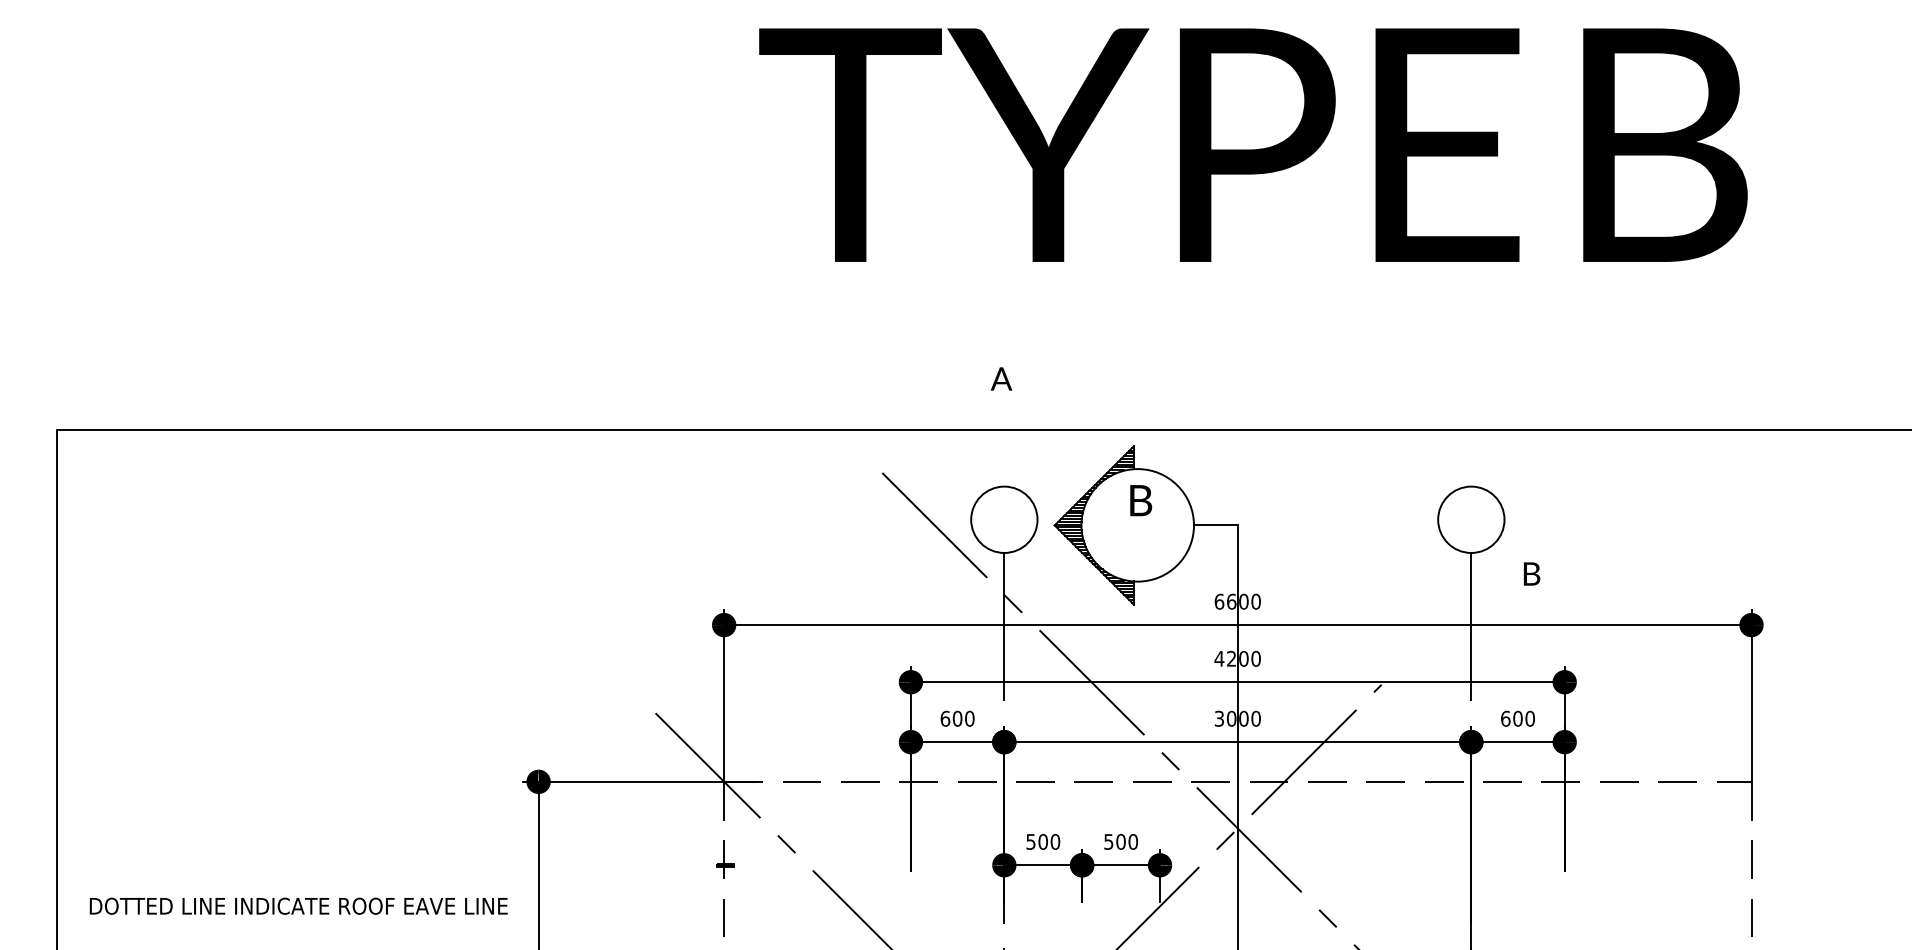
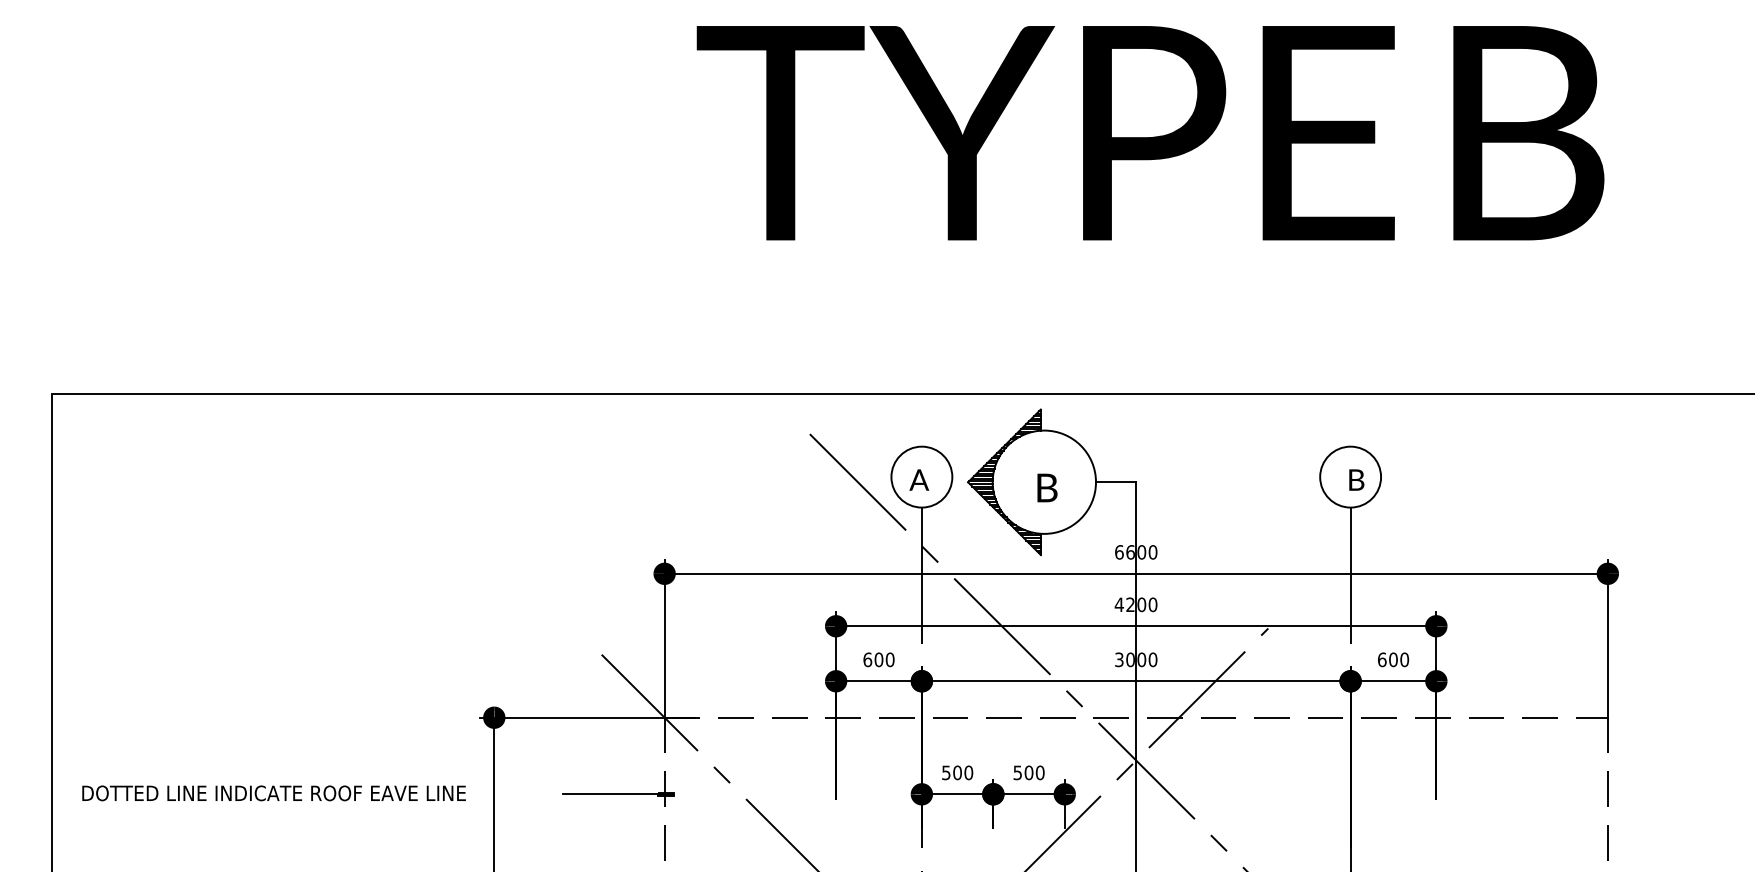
text: (1001, 378) -> (919, 479), moved
text: (1141, 500) -> (1047, 487), moved
text: (1532, 573) -> (1357, 479), moved
line: (668, 865) -> (613, 794), added
text: (298, 905) -> (273, 792), moved

